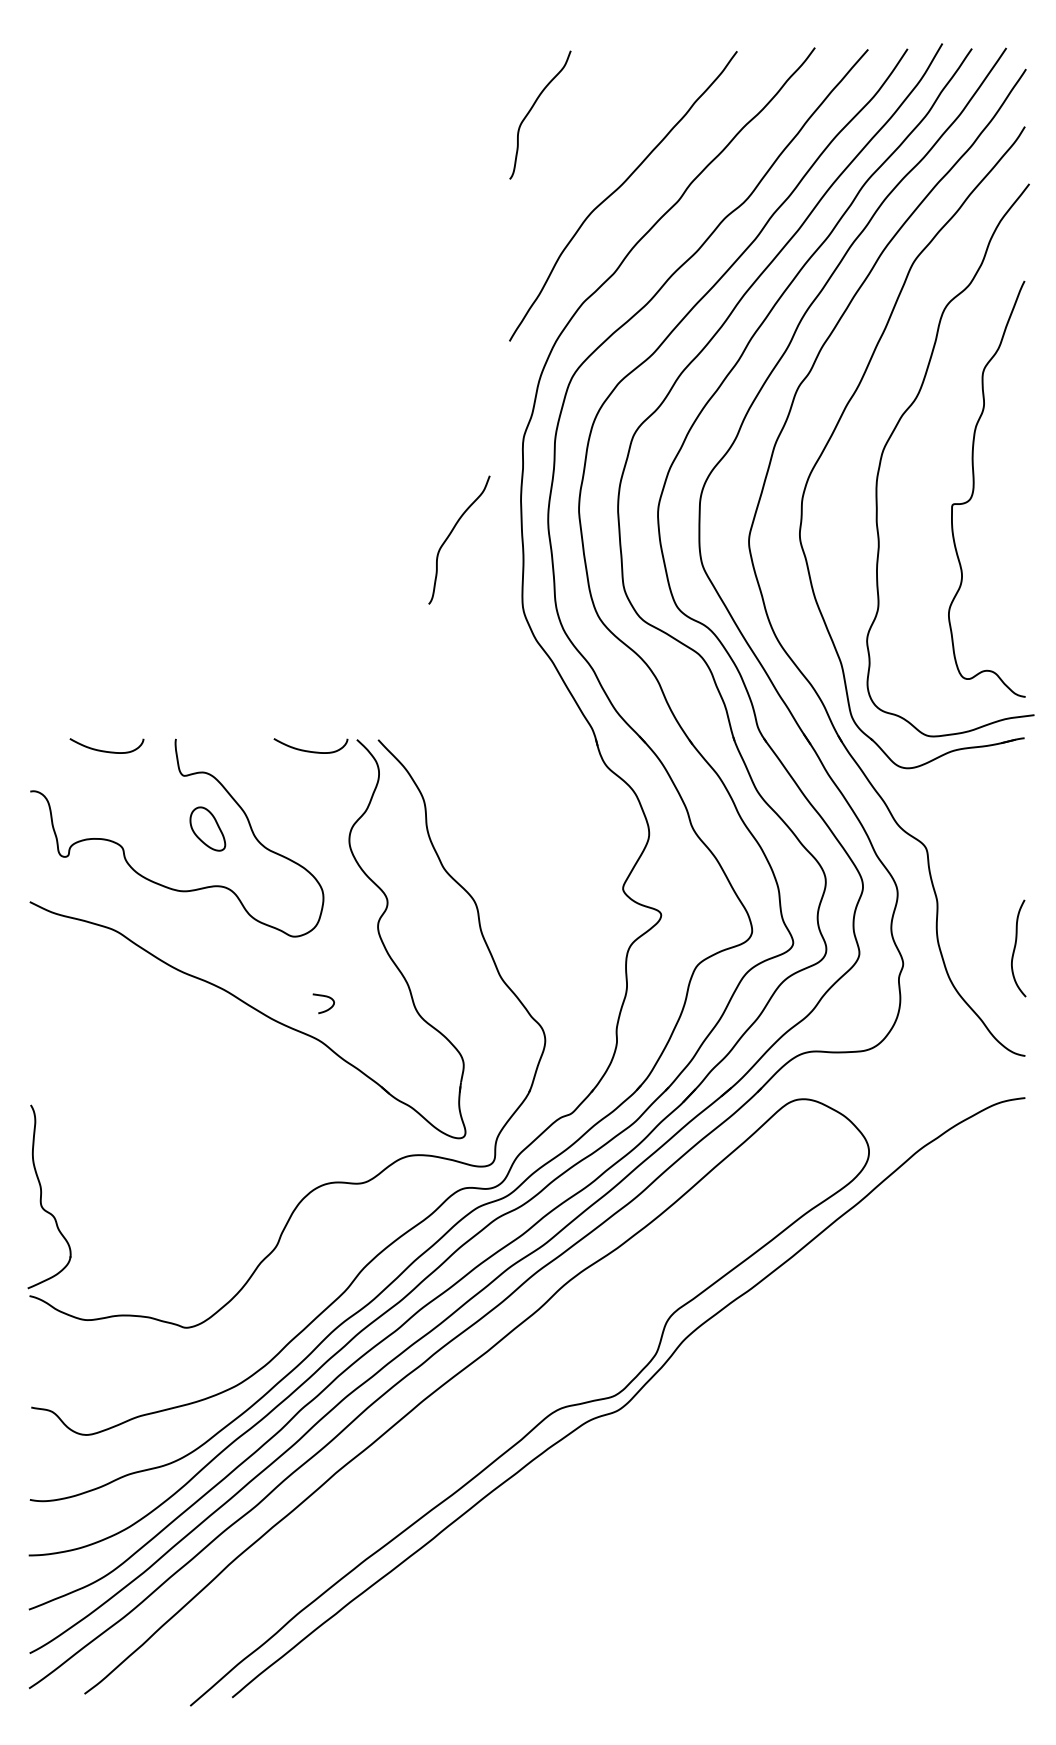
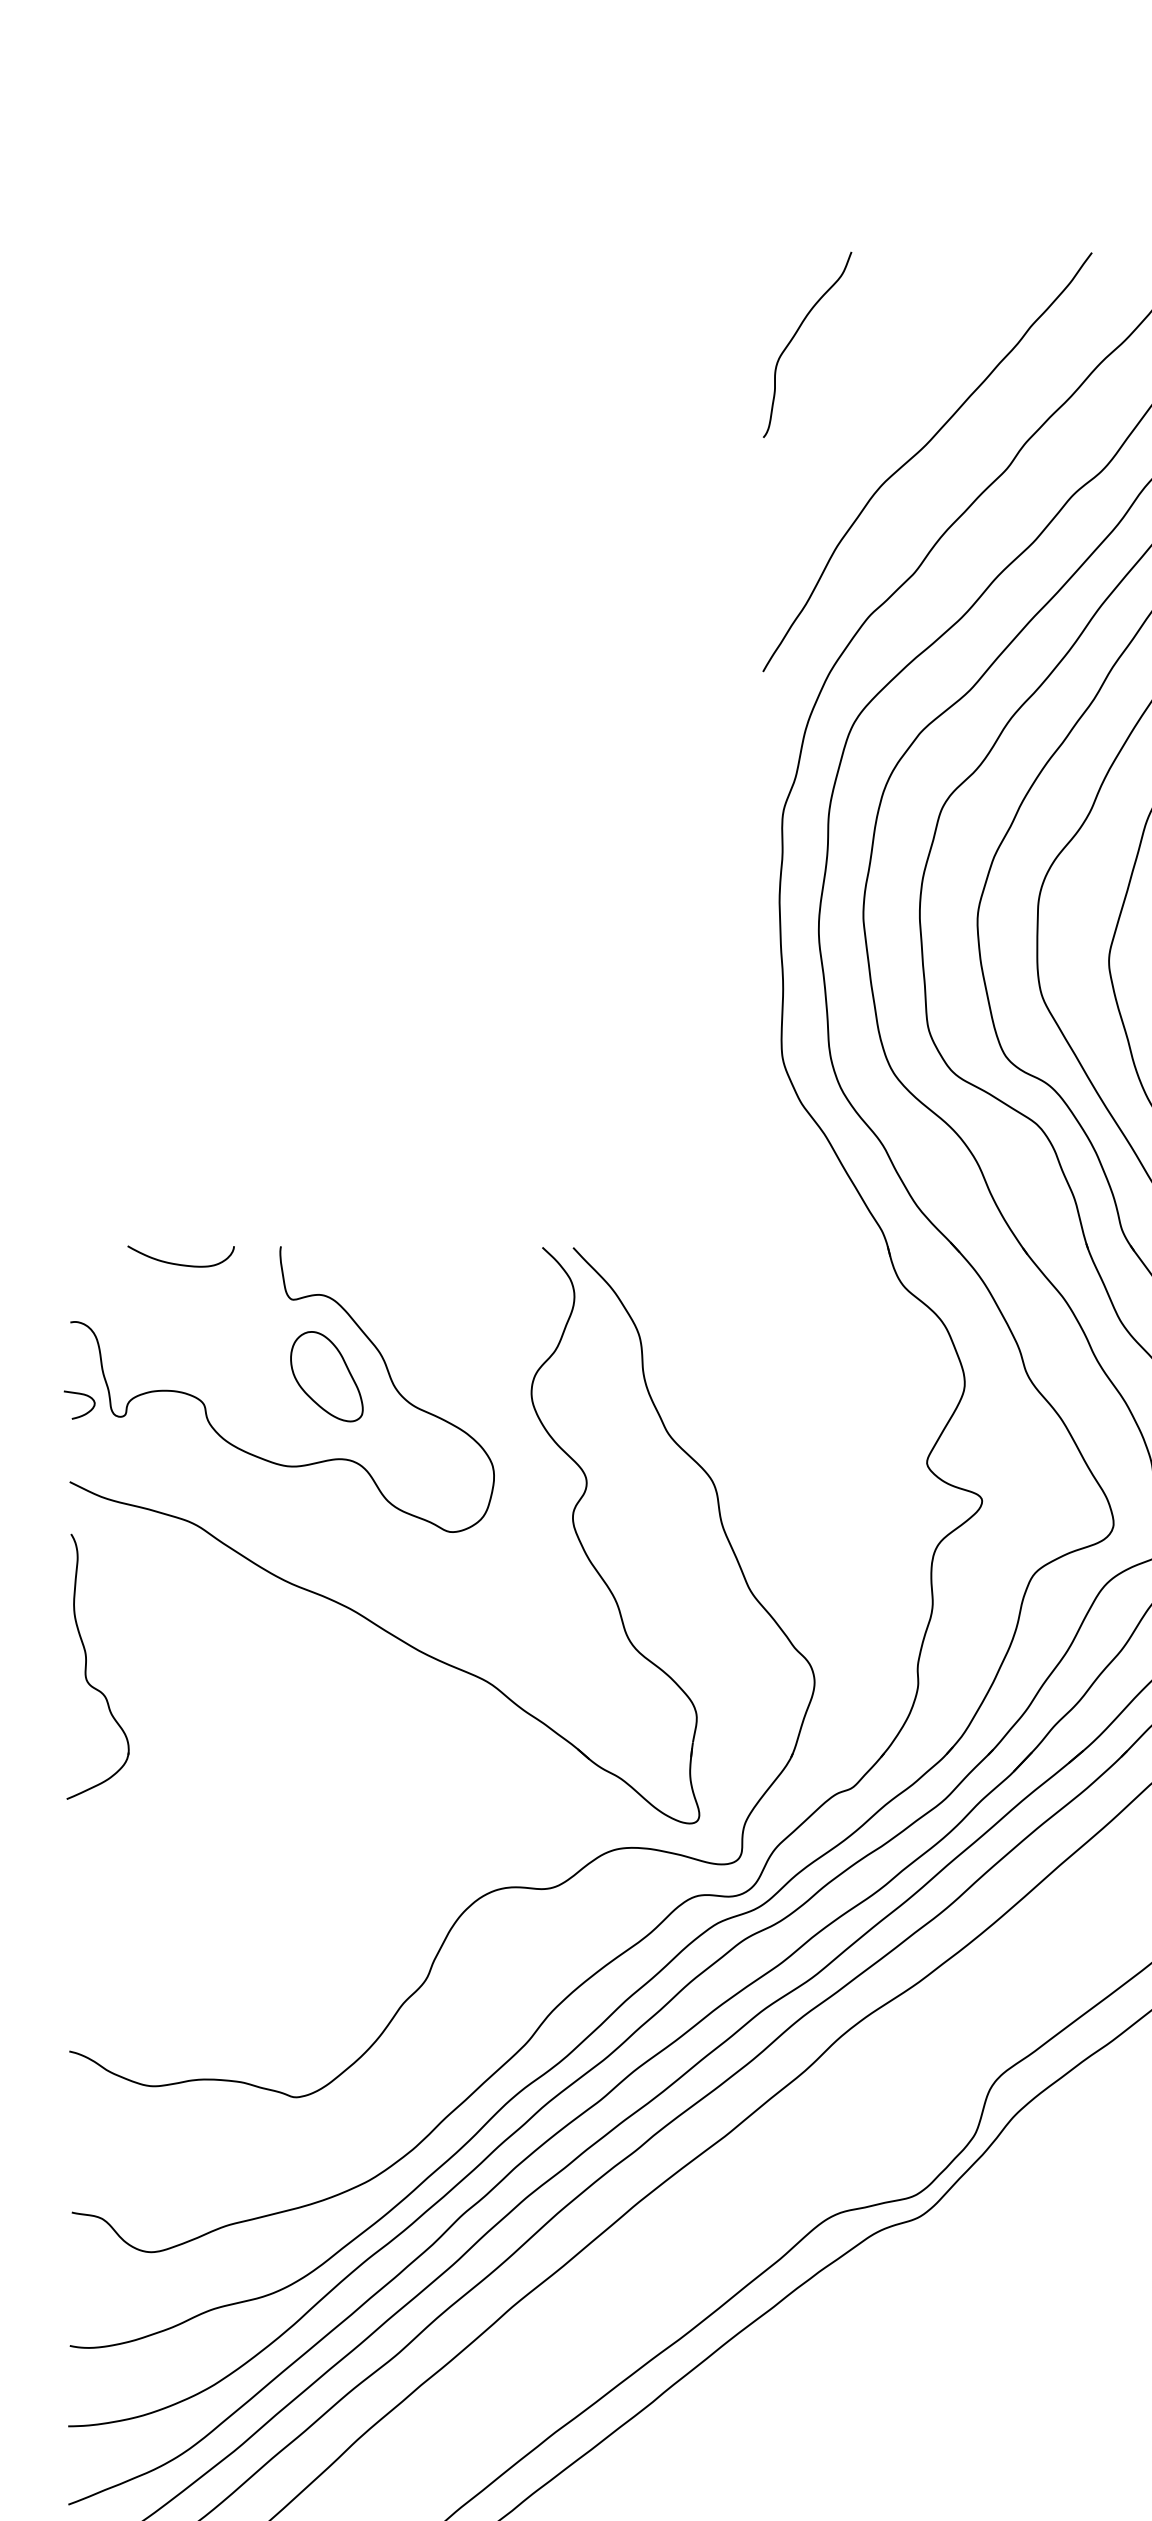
curve: (450, 535) -> (677, 952), removed
curve: (309, 750) -> (473, 1263), removed
part: (207, 828) -> (326, 1375), size x1.43
curve: (325, 997) -> (82, 1396), moved
part: (41, 1196) -> (86, 1666), moved

